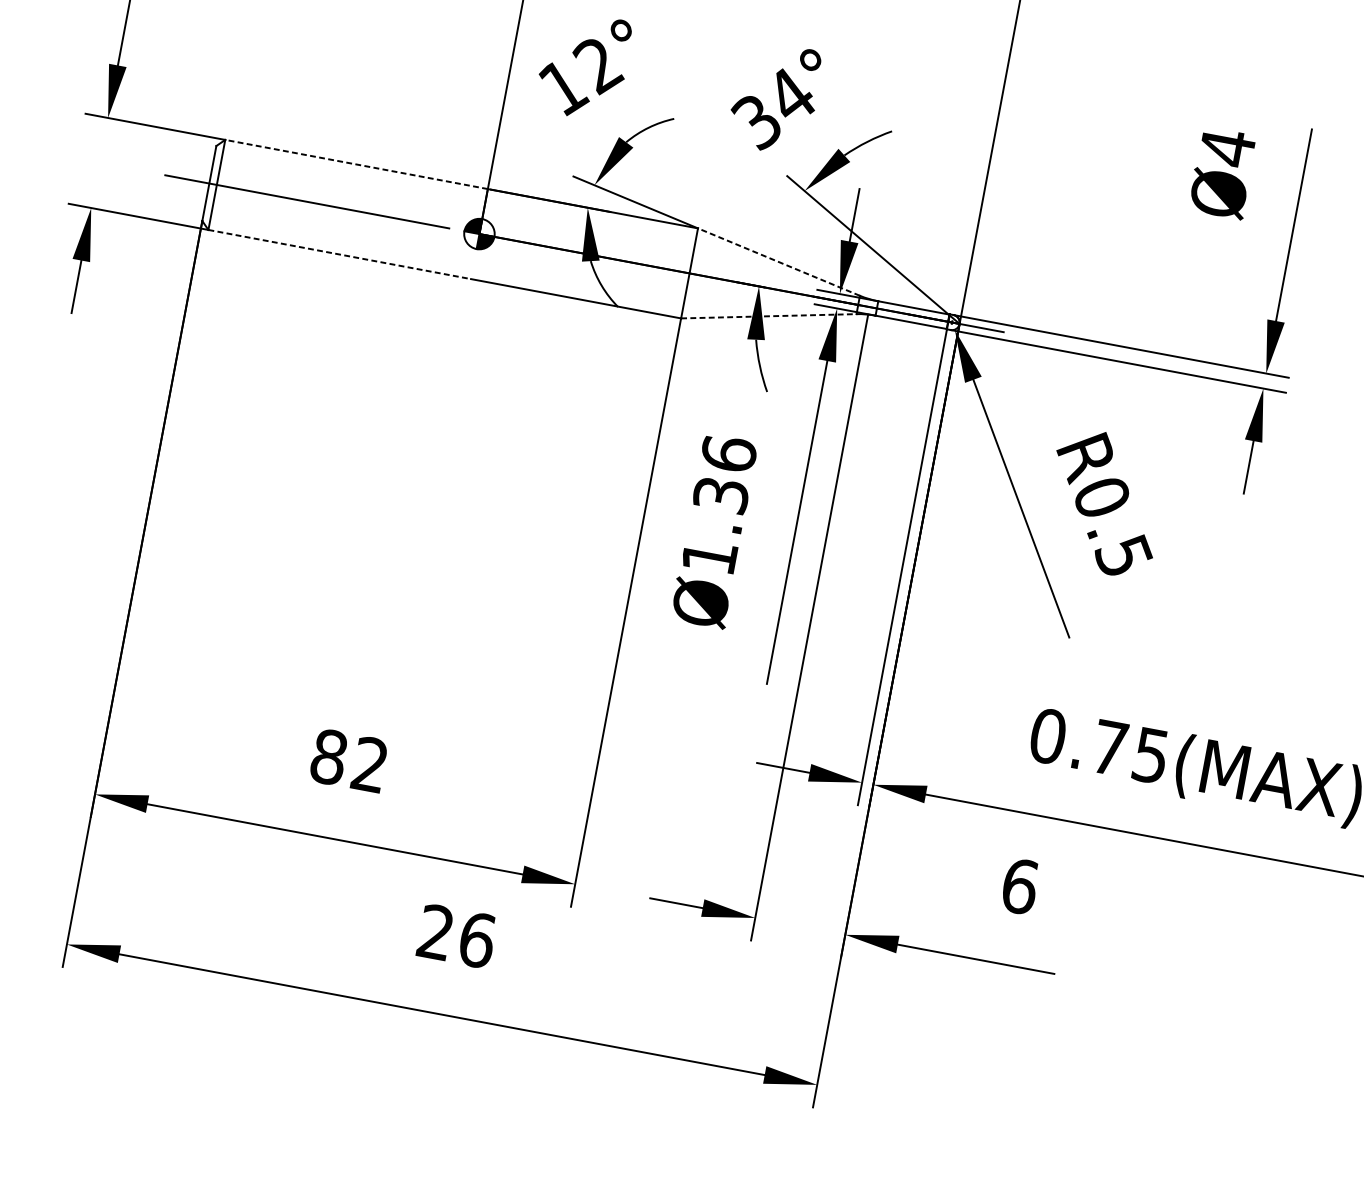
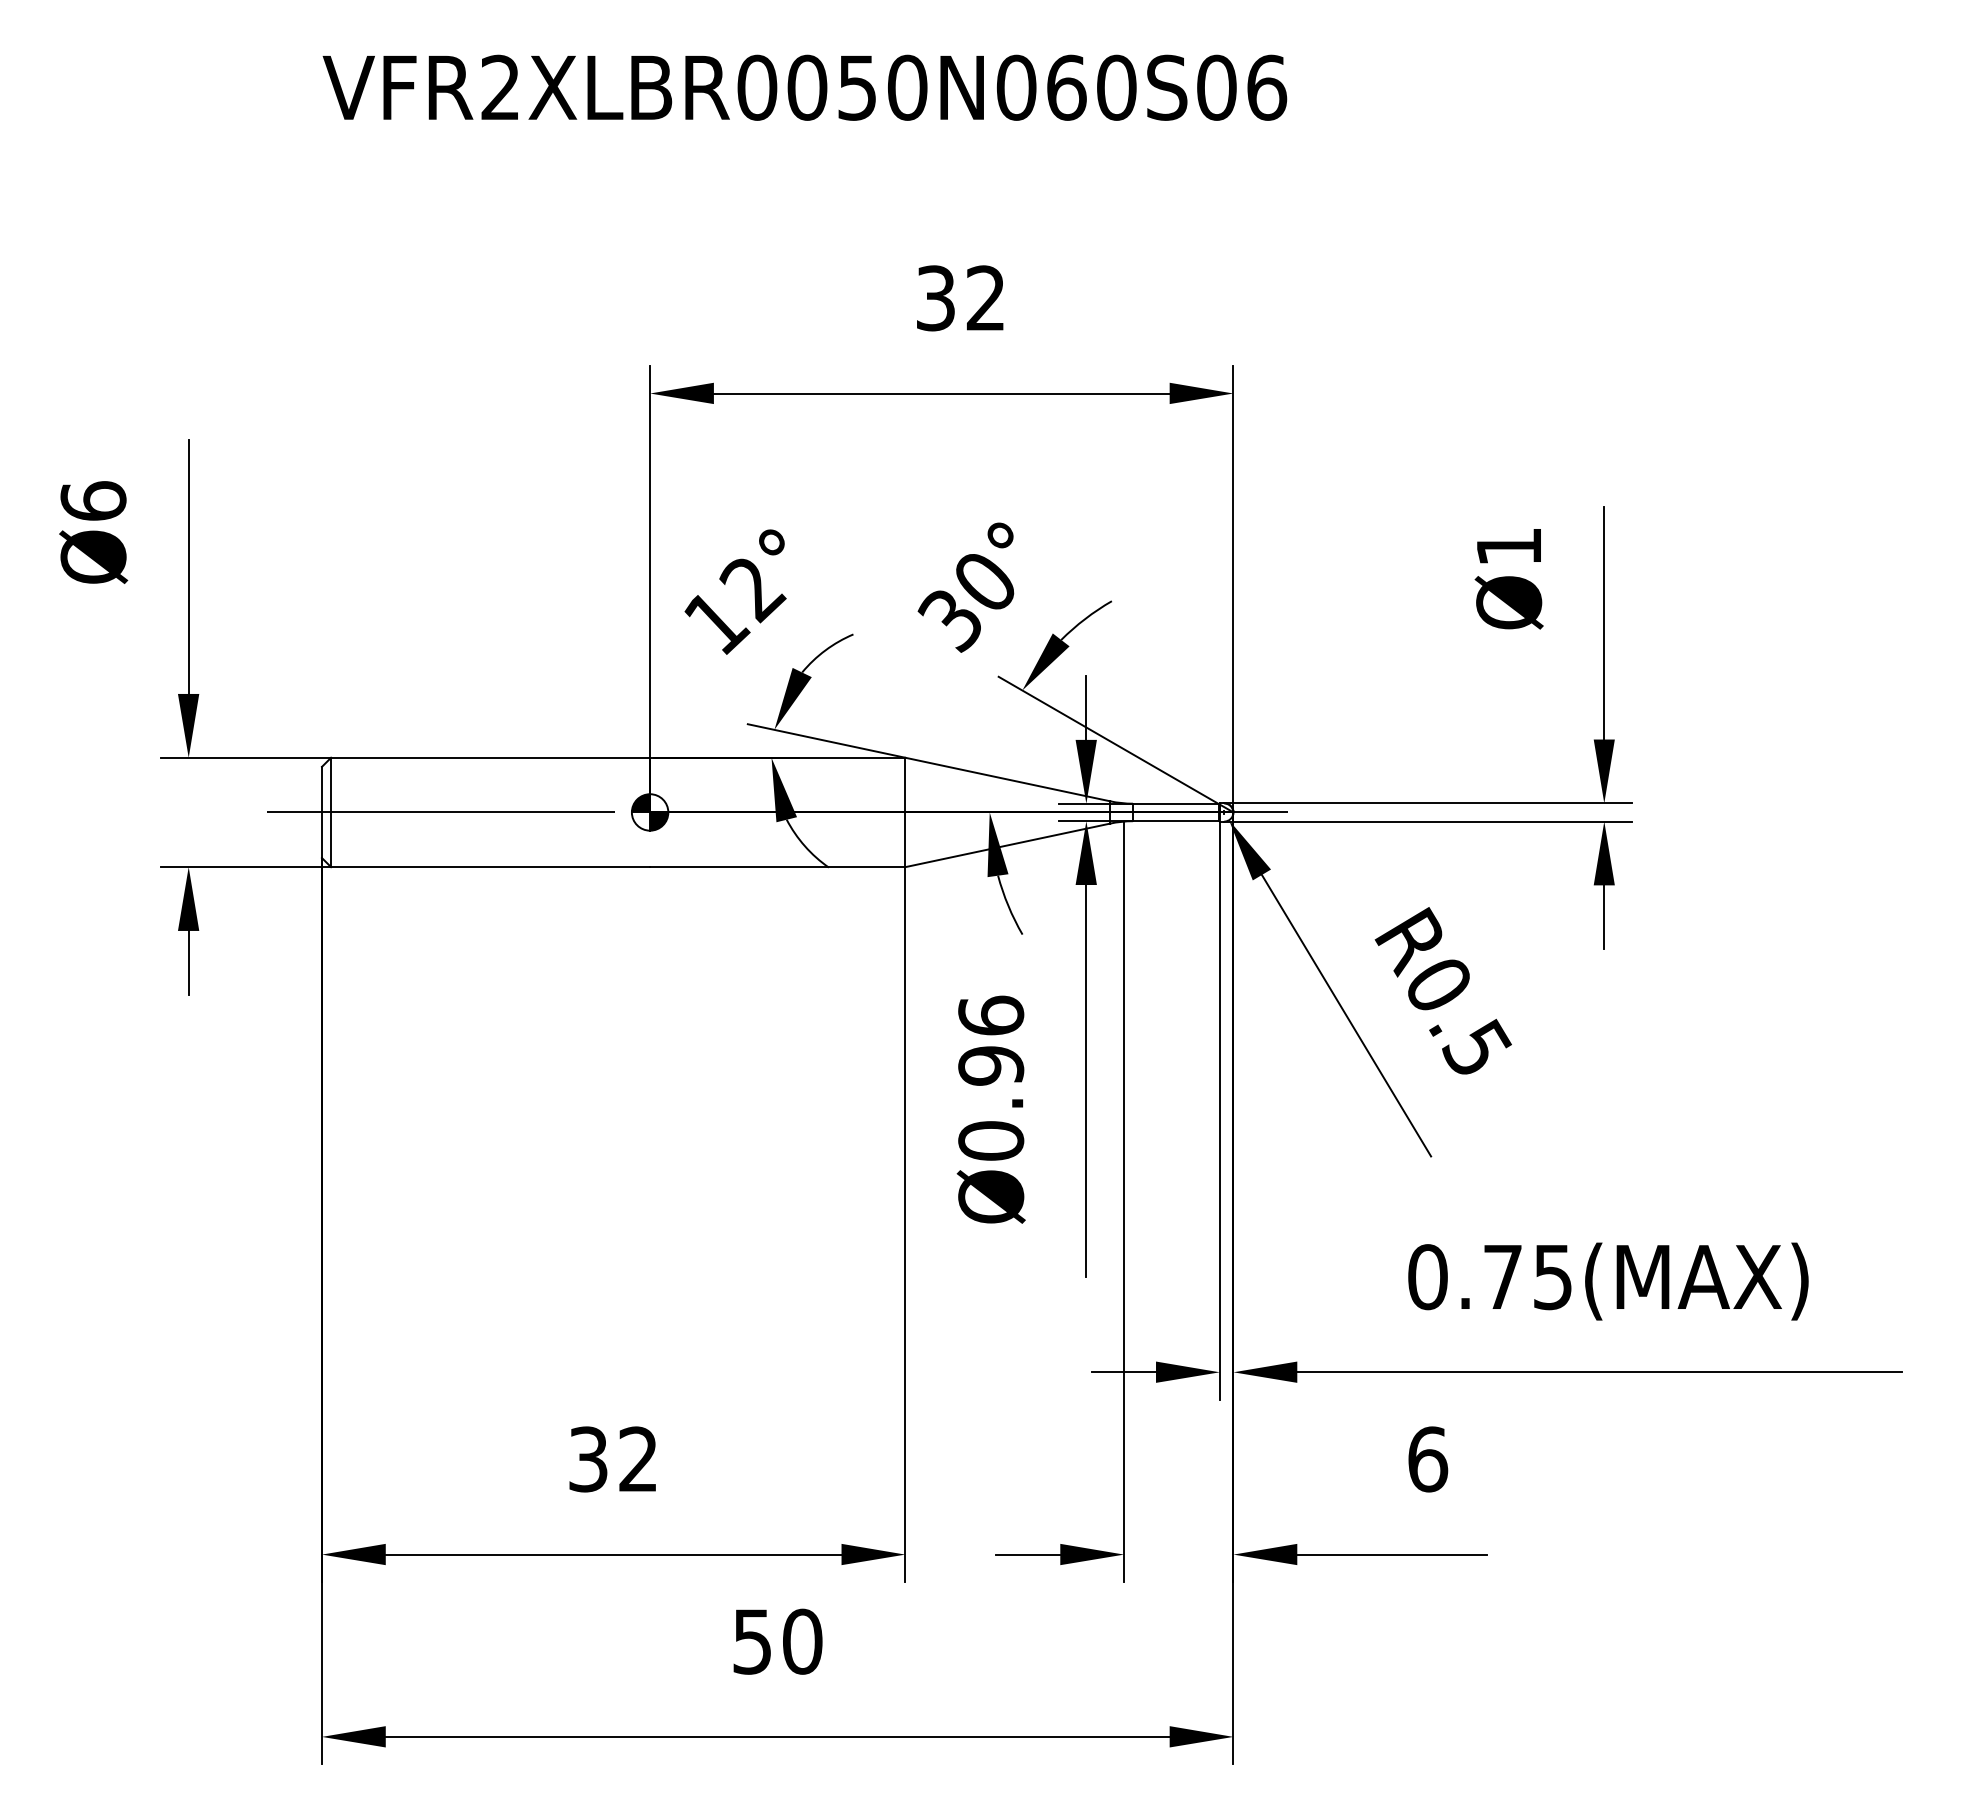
text: (792, 94) -> (986, 580), 34° -> 30°
text: (1226, 147) -> (1508, 546), Ø4 -> Ø1
line: (356, 164) -> (490, 757), dashed -> solid
line: (339, 254) -> (490, 867), dashed -> solid
line: (778, 262) -> (1007, 779), dashed -> solid
line: (768, 316) -> (1007, 845), dashed -> solid
text: (715, 526) -> (991, 1103), Ø1.36 -> Ø0.96
text: (329, 757) -> (588, 1459), 82 -> 32
text: (456, 936) -> (777, 1641), 26 -> 50

